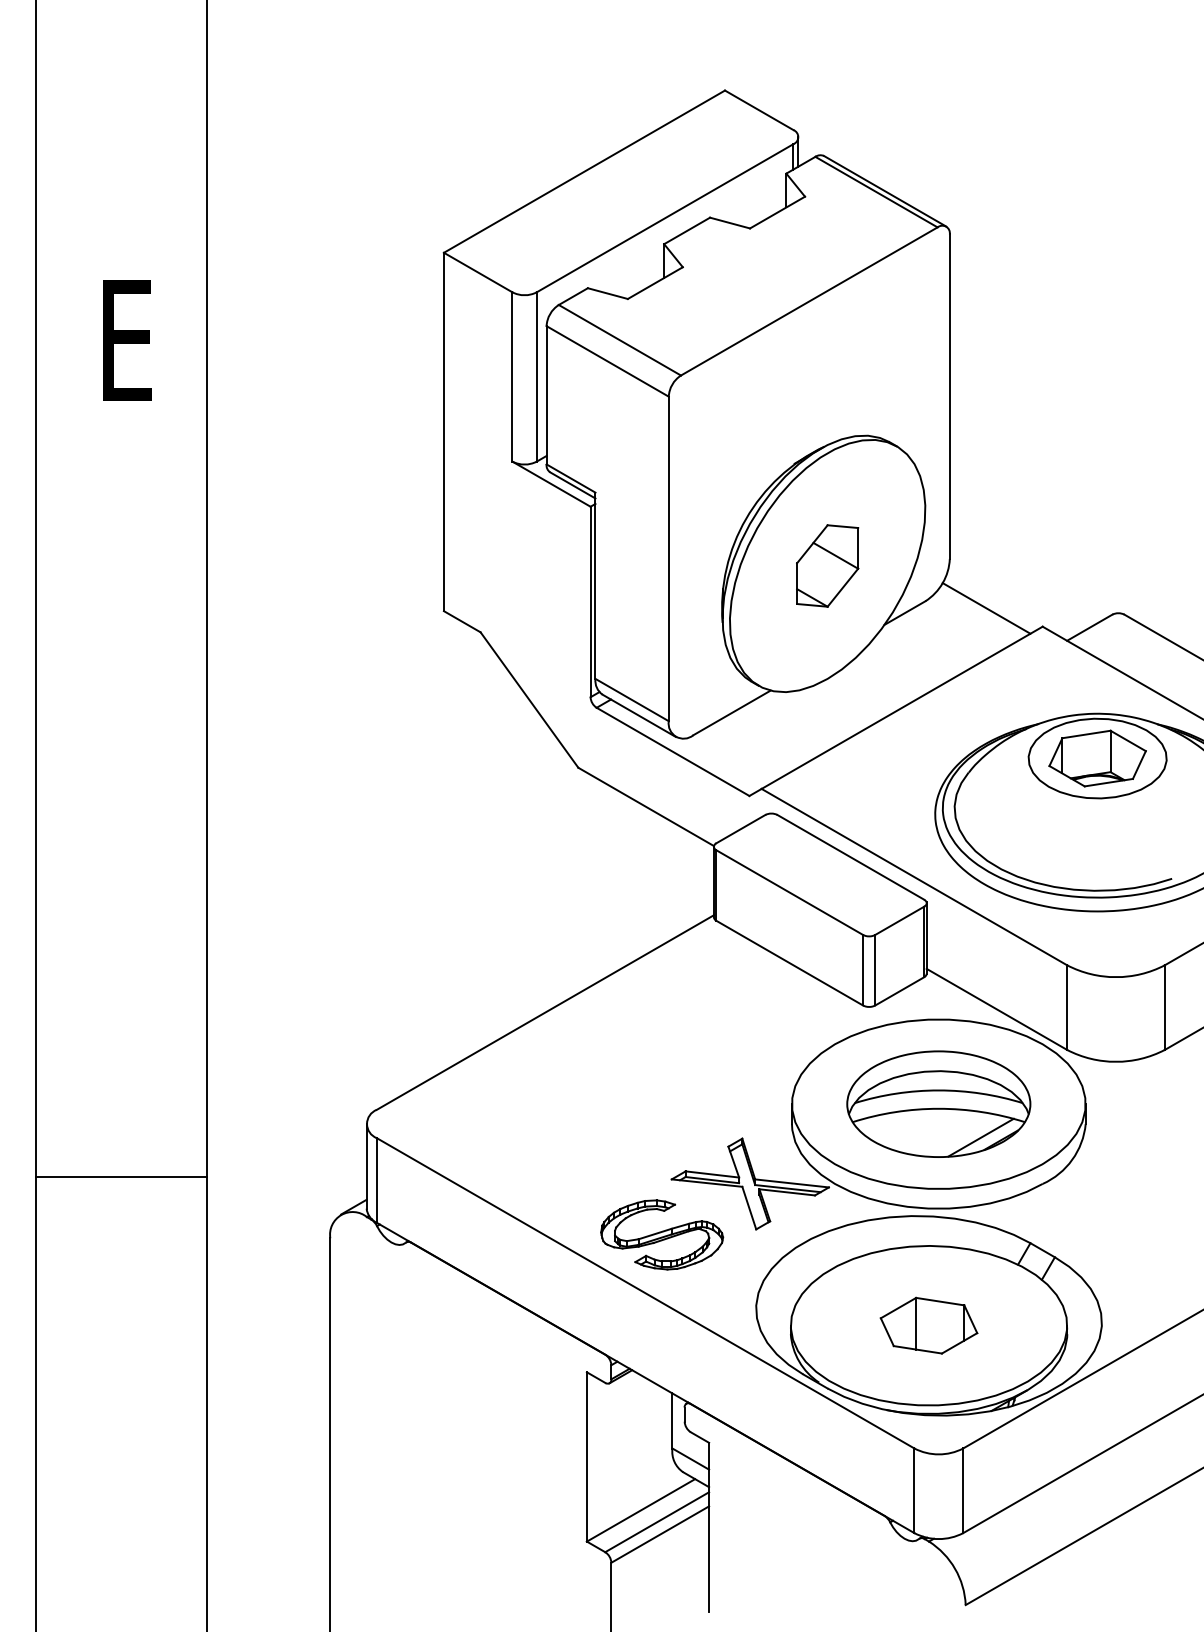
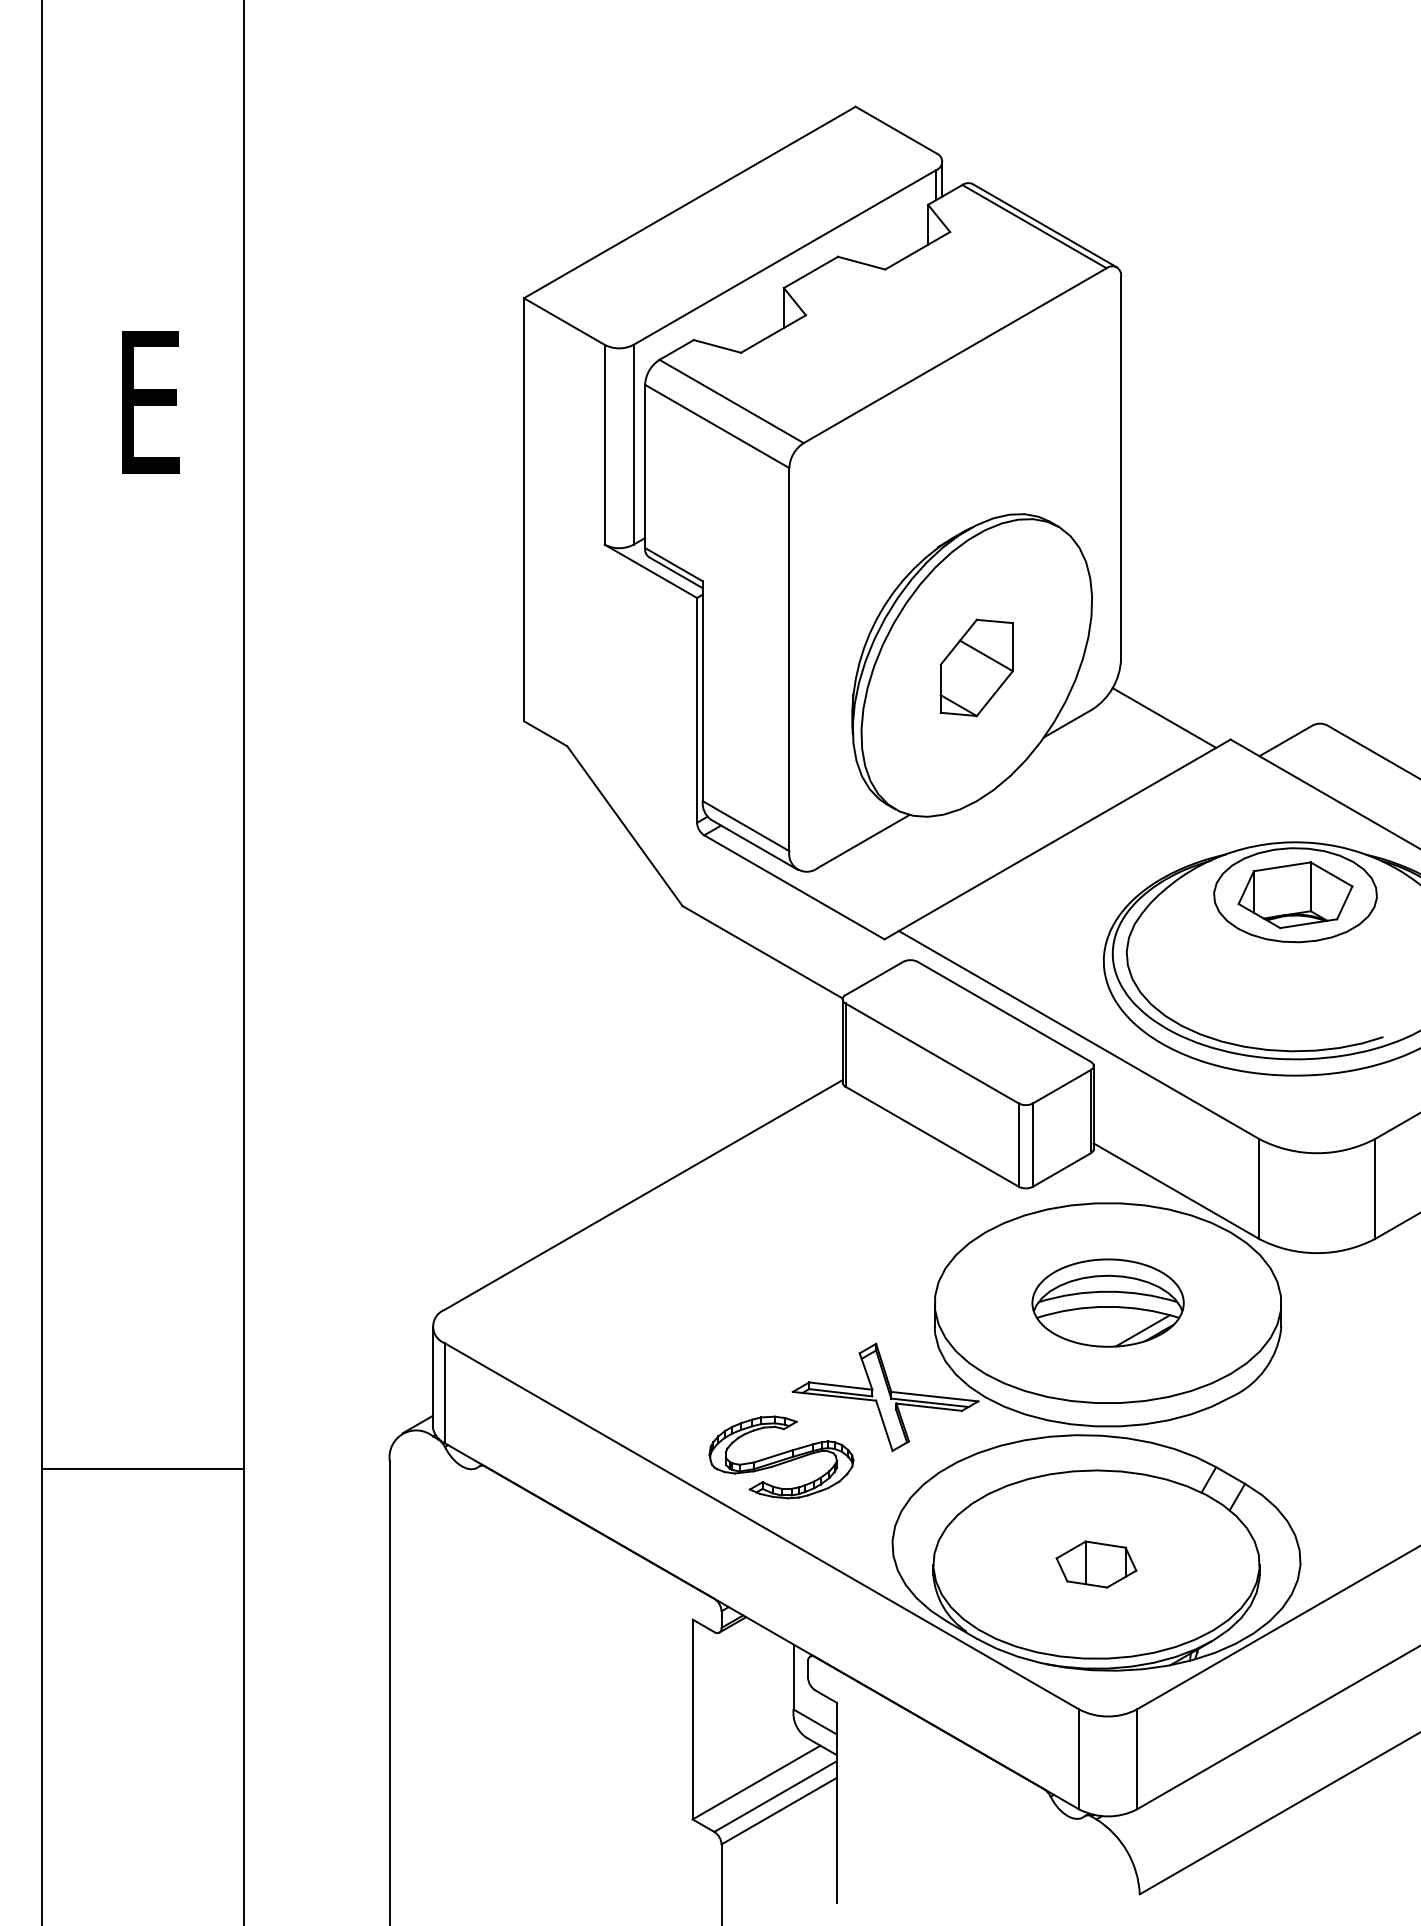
part: (938, 1103) -> (1107, 1302), size x0.7
line: (121, 1177) -> (143, 1468), moved
part: (928, 1325) -> (1095, 1564), size x0.7

